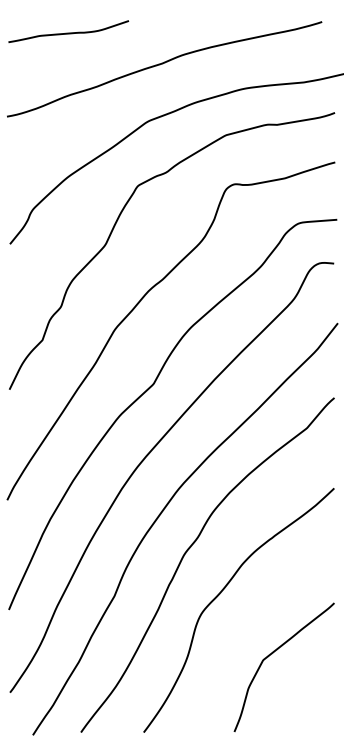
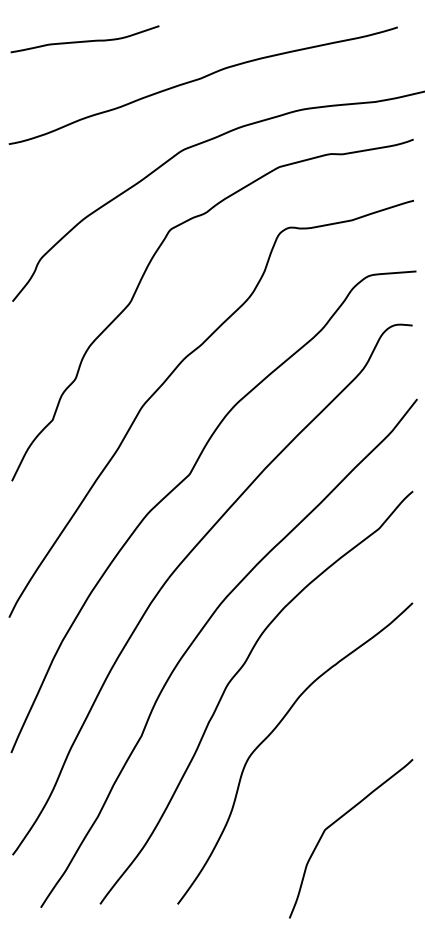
curve: (272, 654) -> (336, 822), moved

